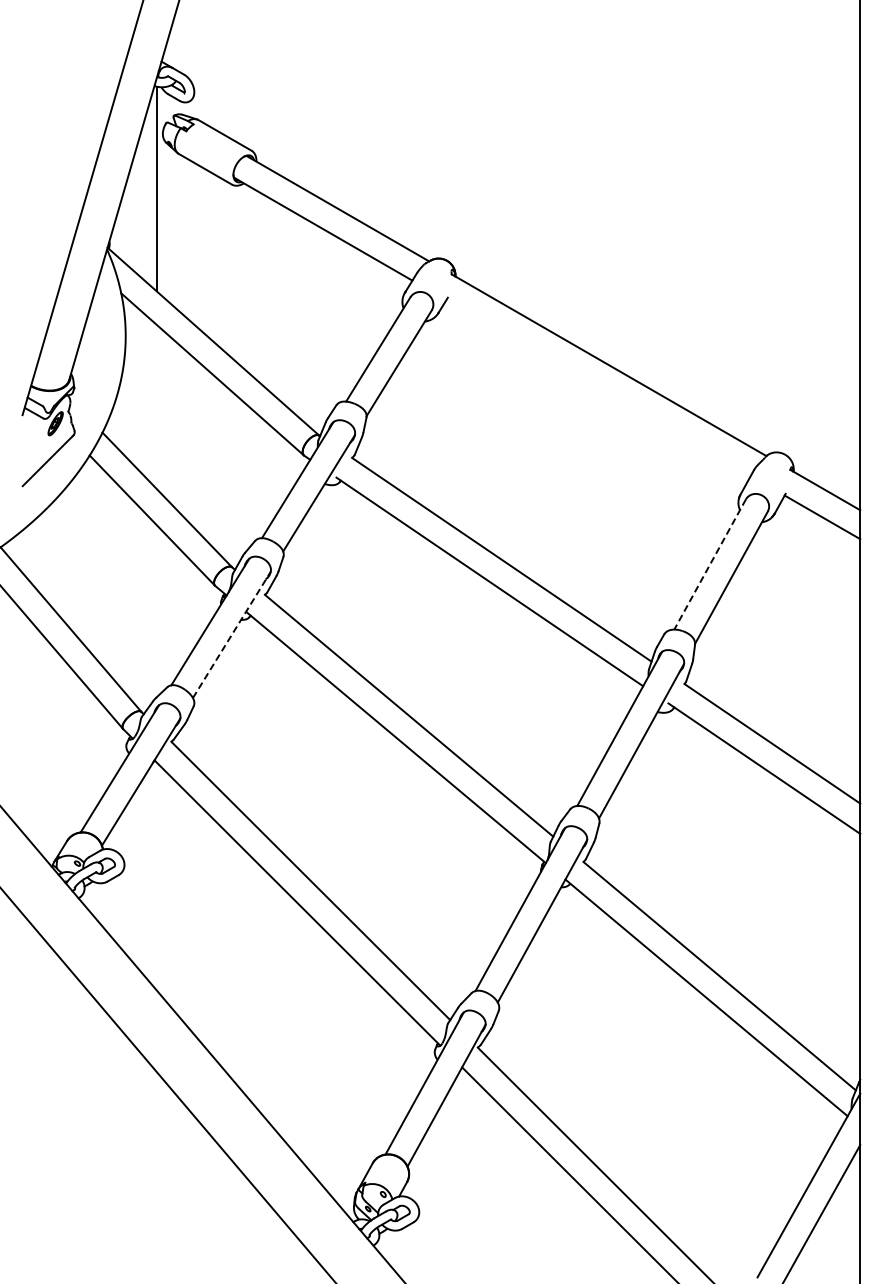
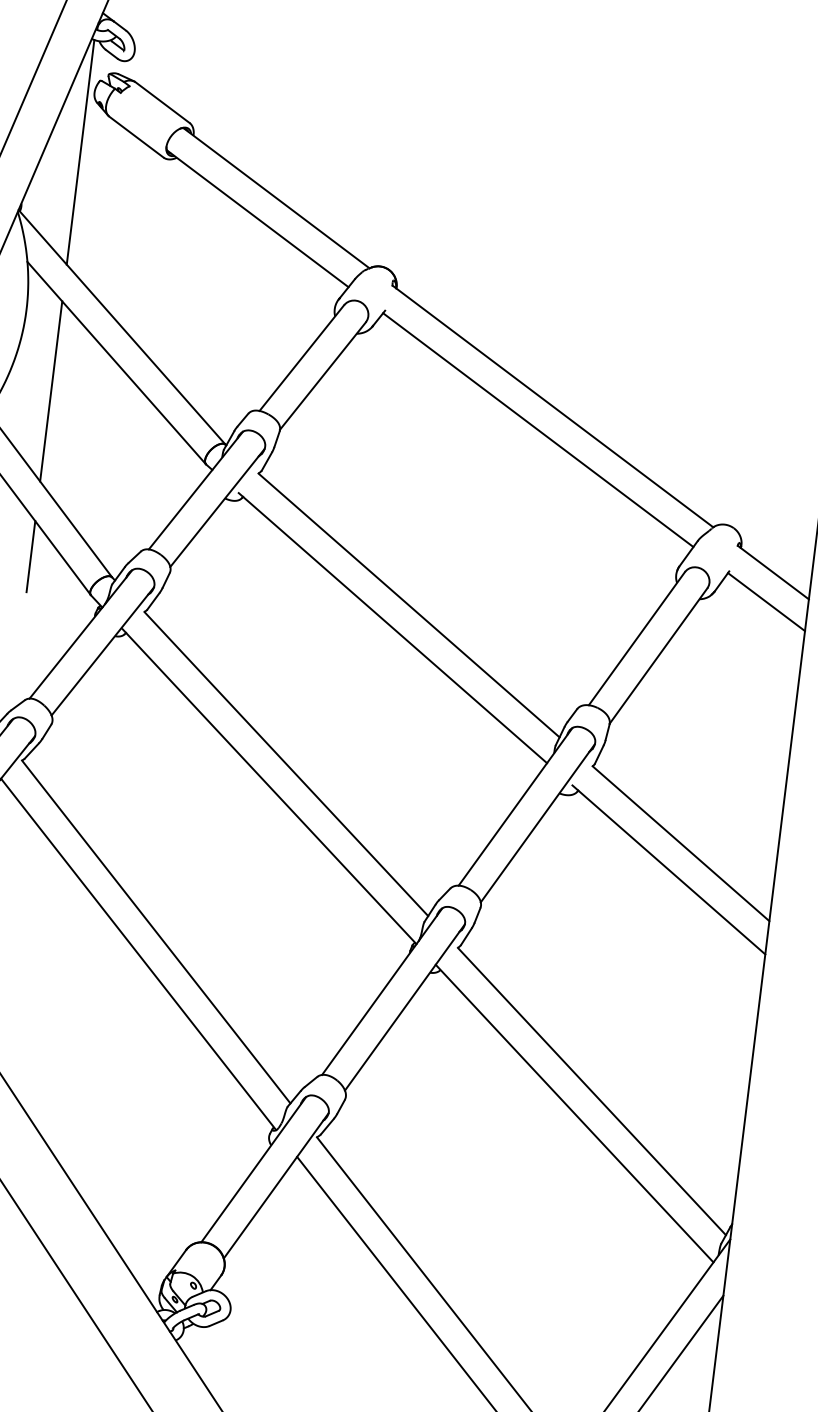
line: (598, 387) -> (538, 429), added
line: (156, 406) -> (50, 390), added
line: (156, 557) -> (30, 556), added
line: (709, 564) -> (636, 638), dashed -> solid
line: (232, 634) -> (103, 651), dashed -> solid

